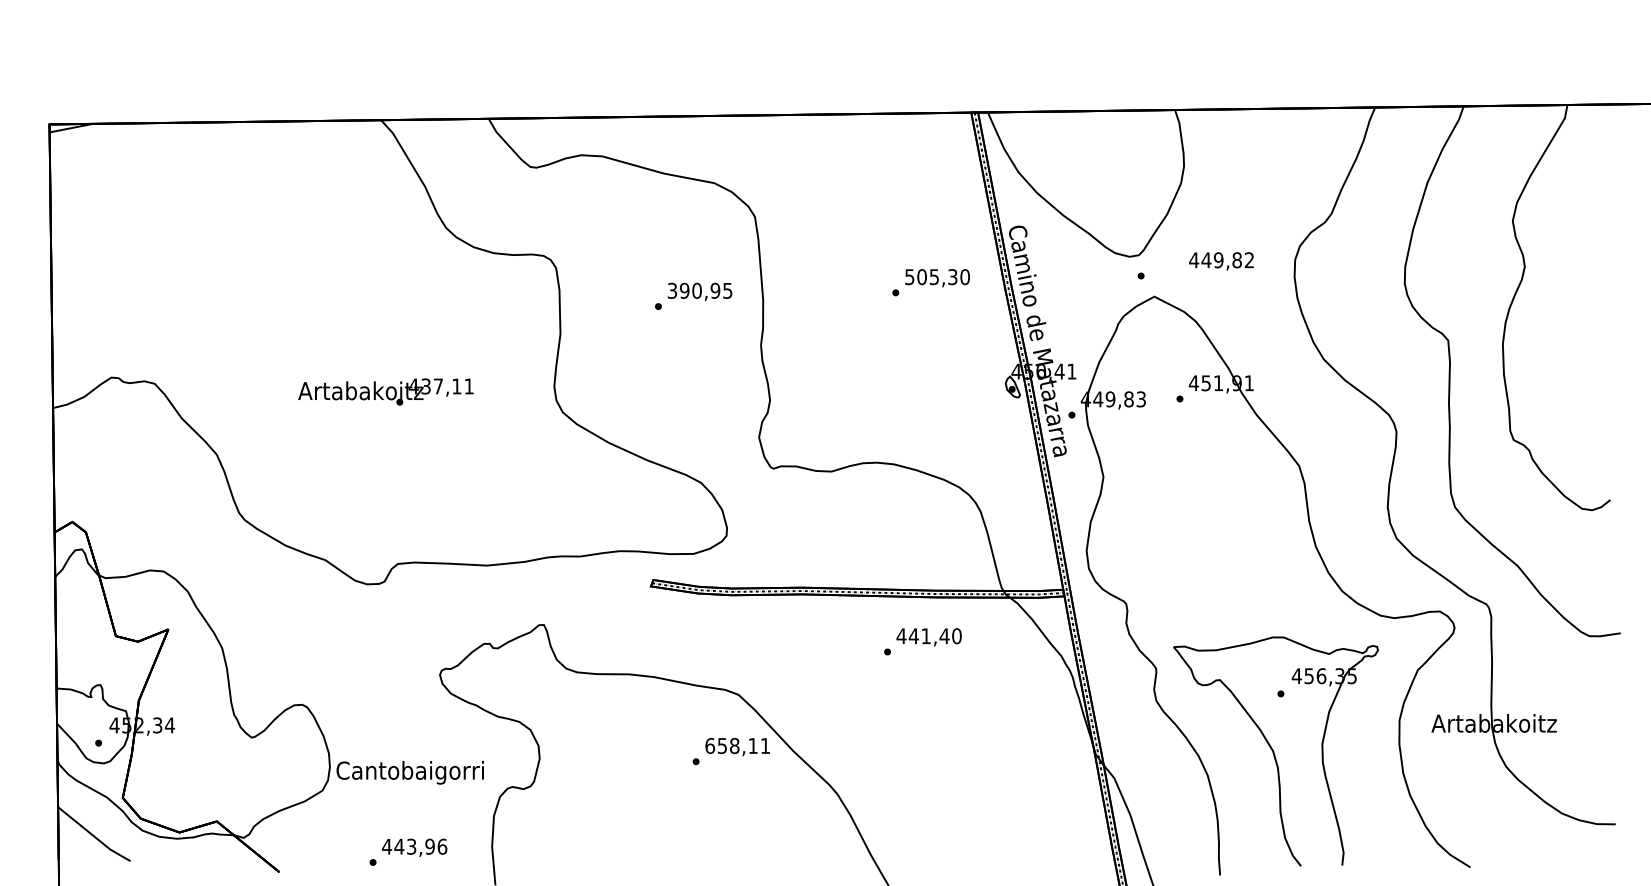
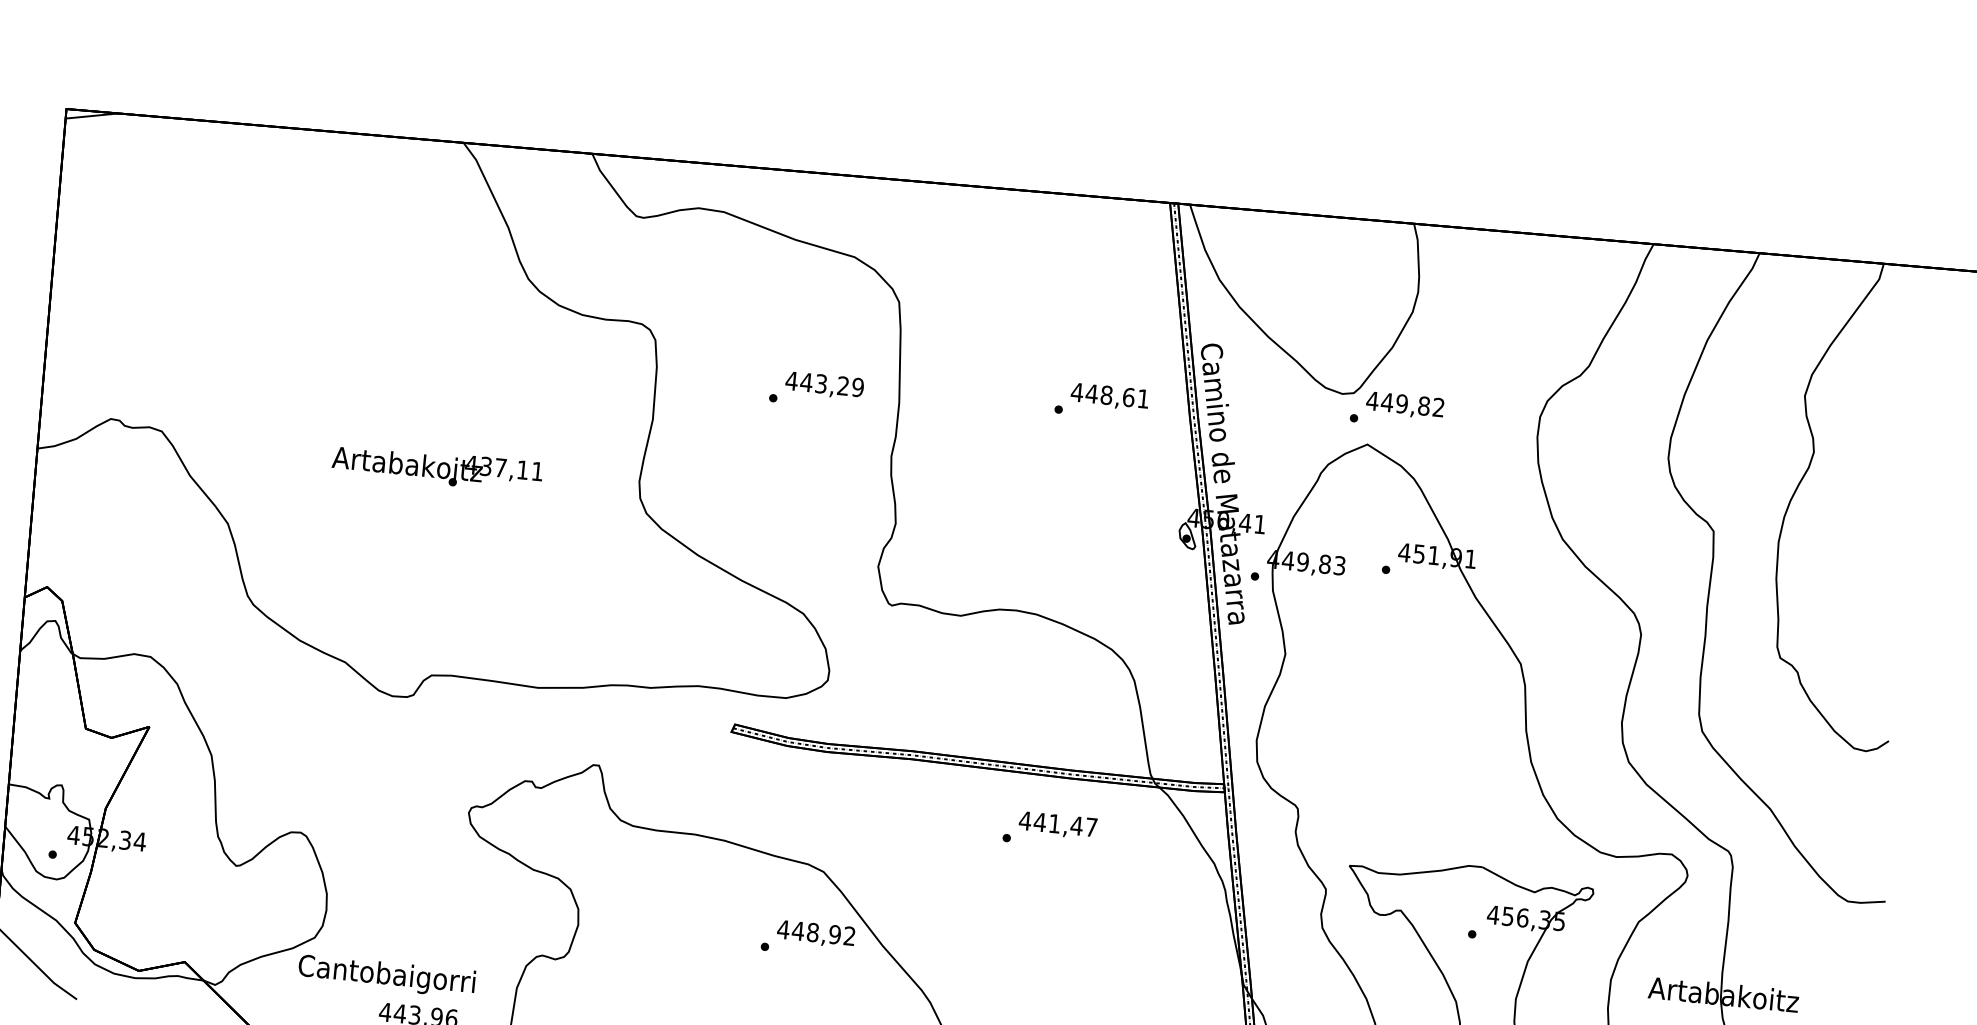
text: (1221, 261) -> (1405, 405), moved
text: (936, 277) -> (1109, 396), 505,30 -> 448,61
text: (699, 290) -> (824, 383), 390,95 -> 443,29
text: (956, 636) -> (1090, 827), 441,40 -> 441,47
text: (737, 745) -> (816, 932), 658,11 -> 448,92
text: (409, 772) -> (385, 975), moved

